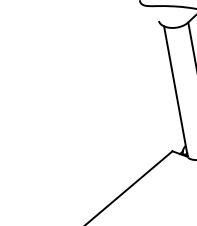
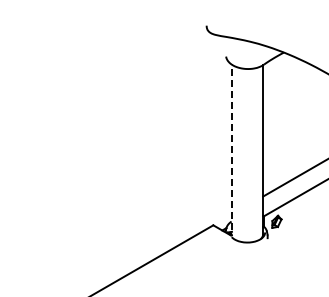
line: (175, 89) -> (231, 147), solid -> dashed

